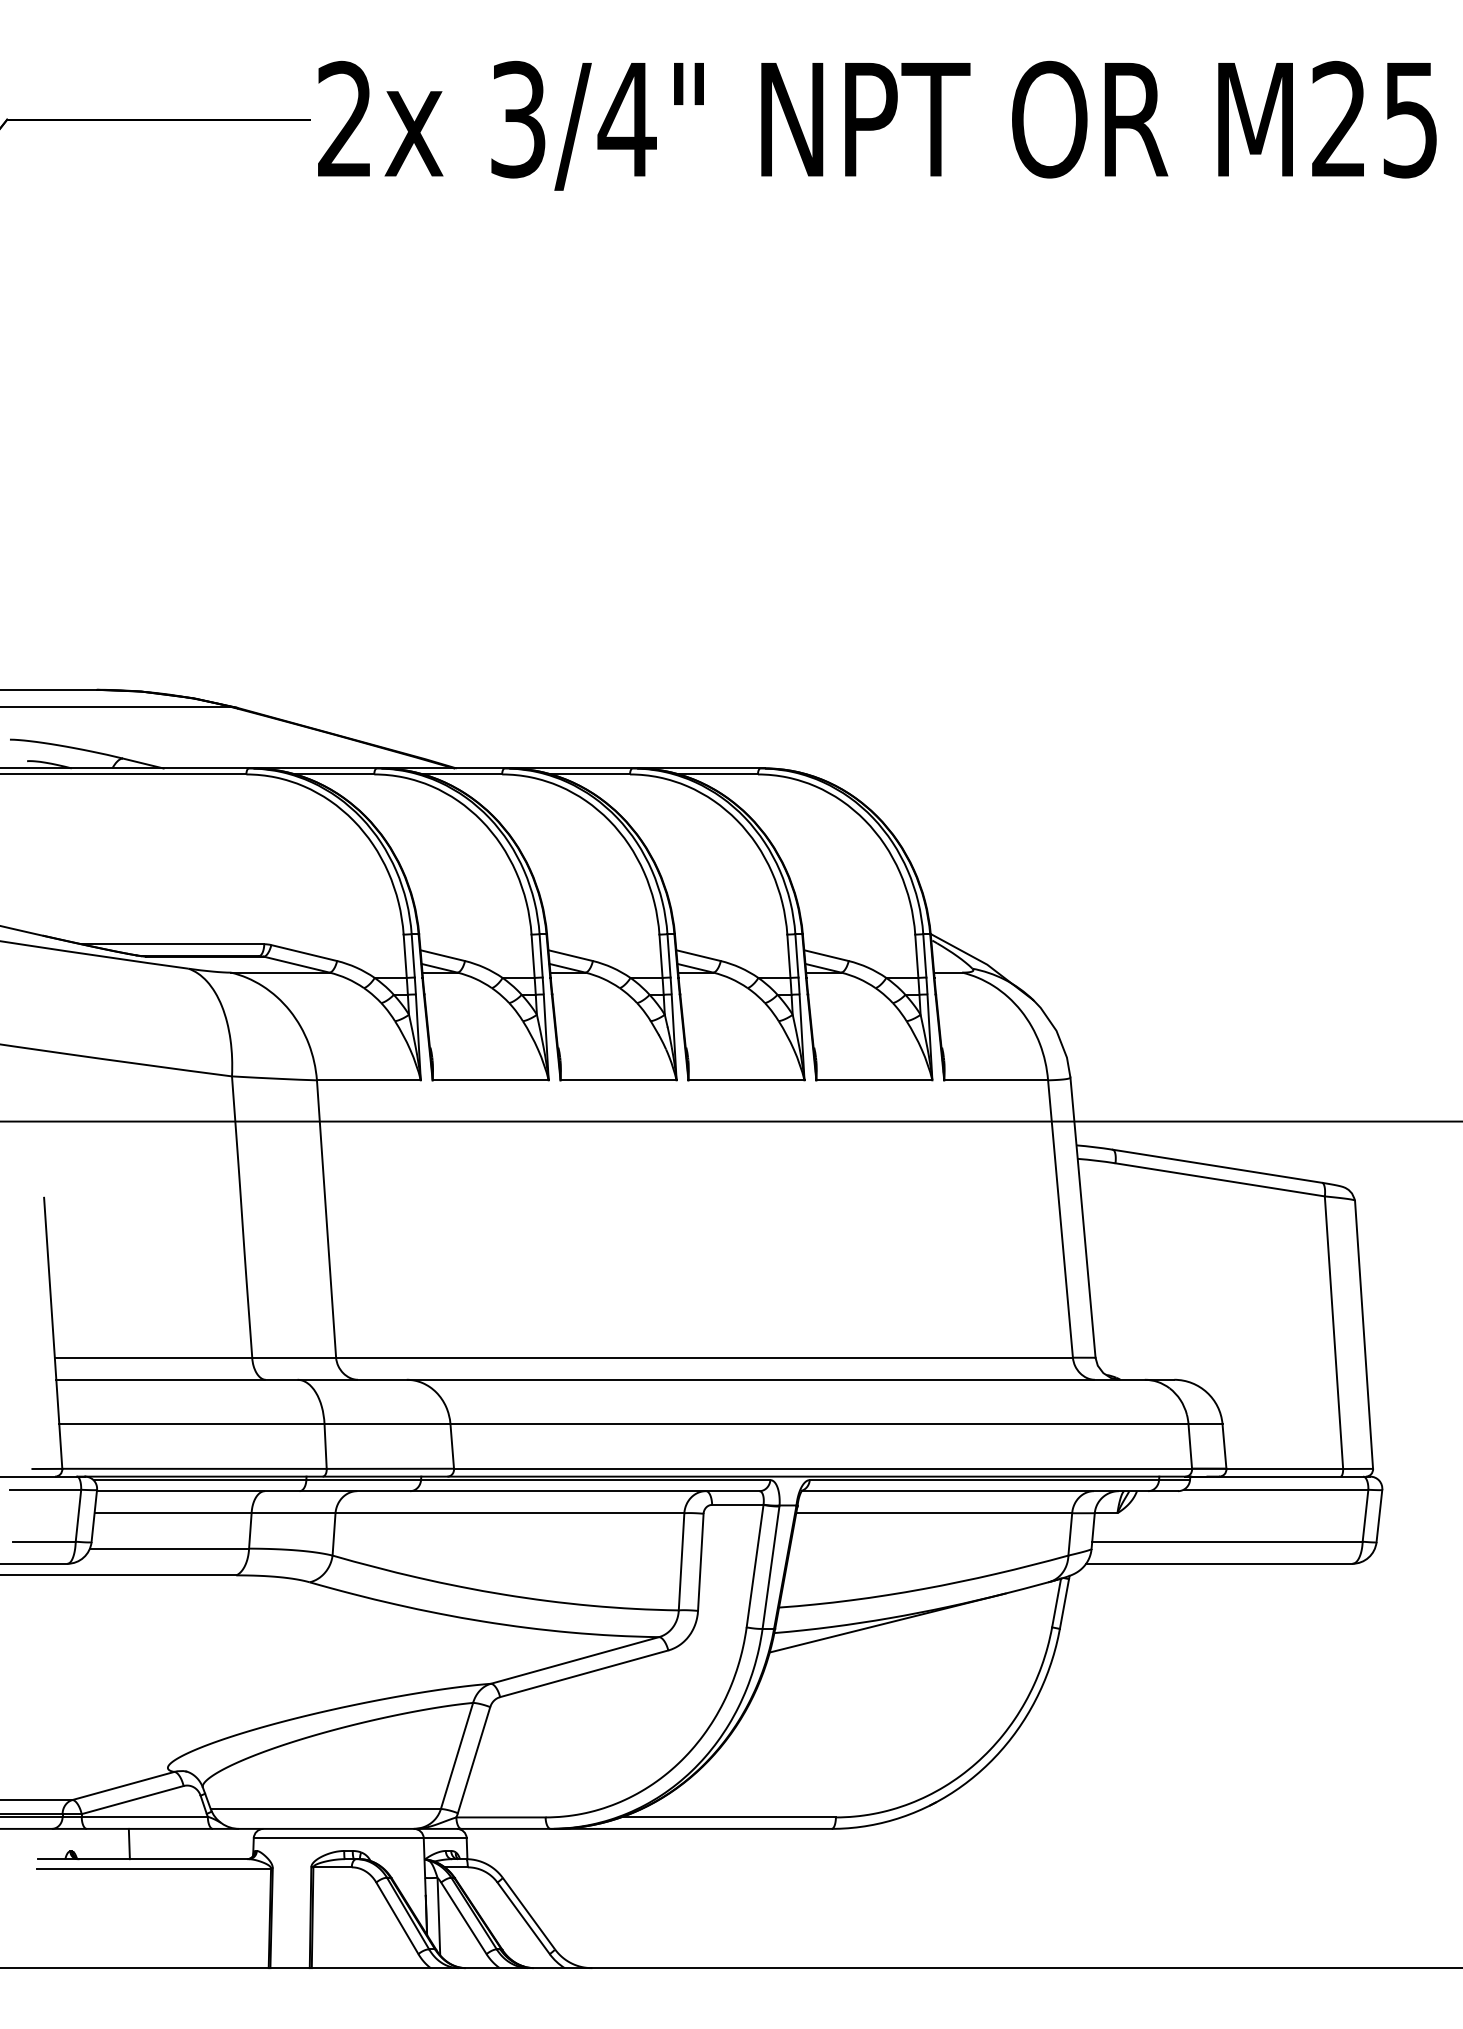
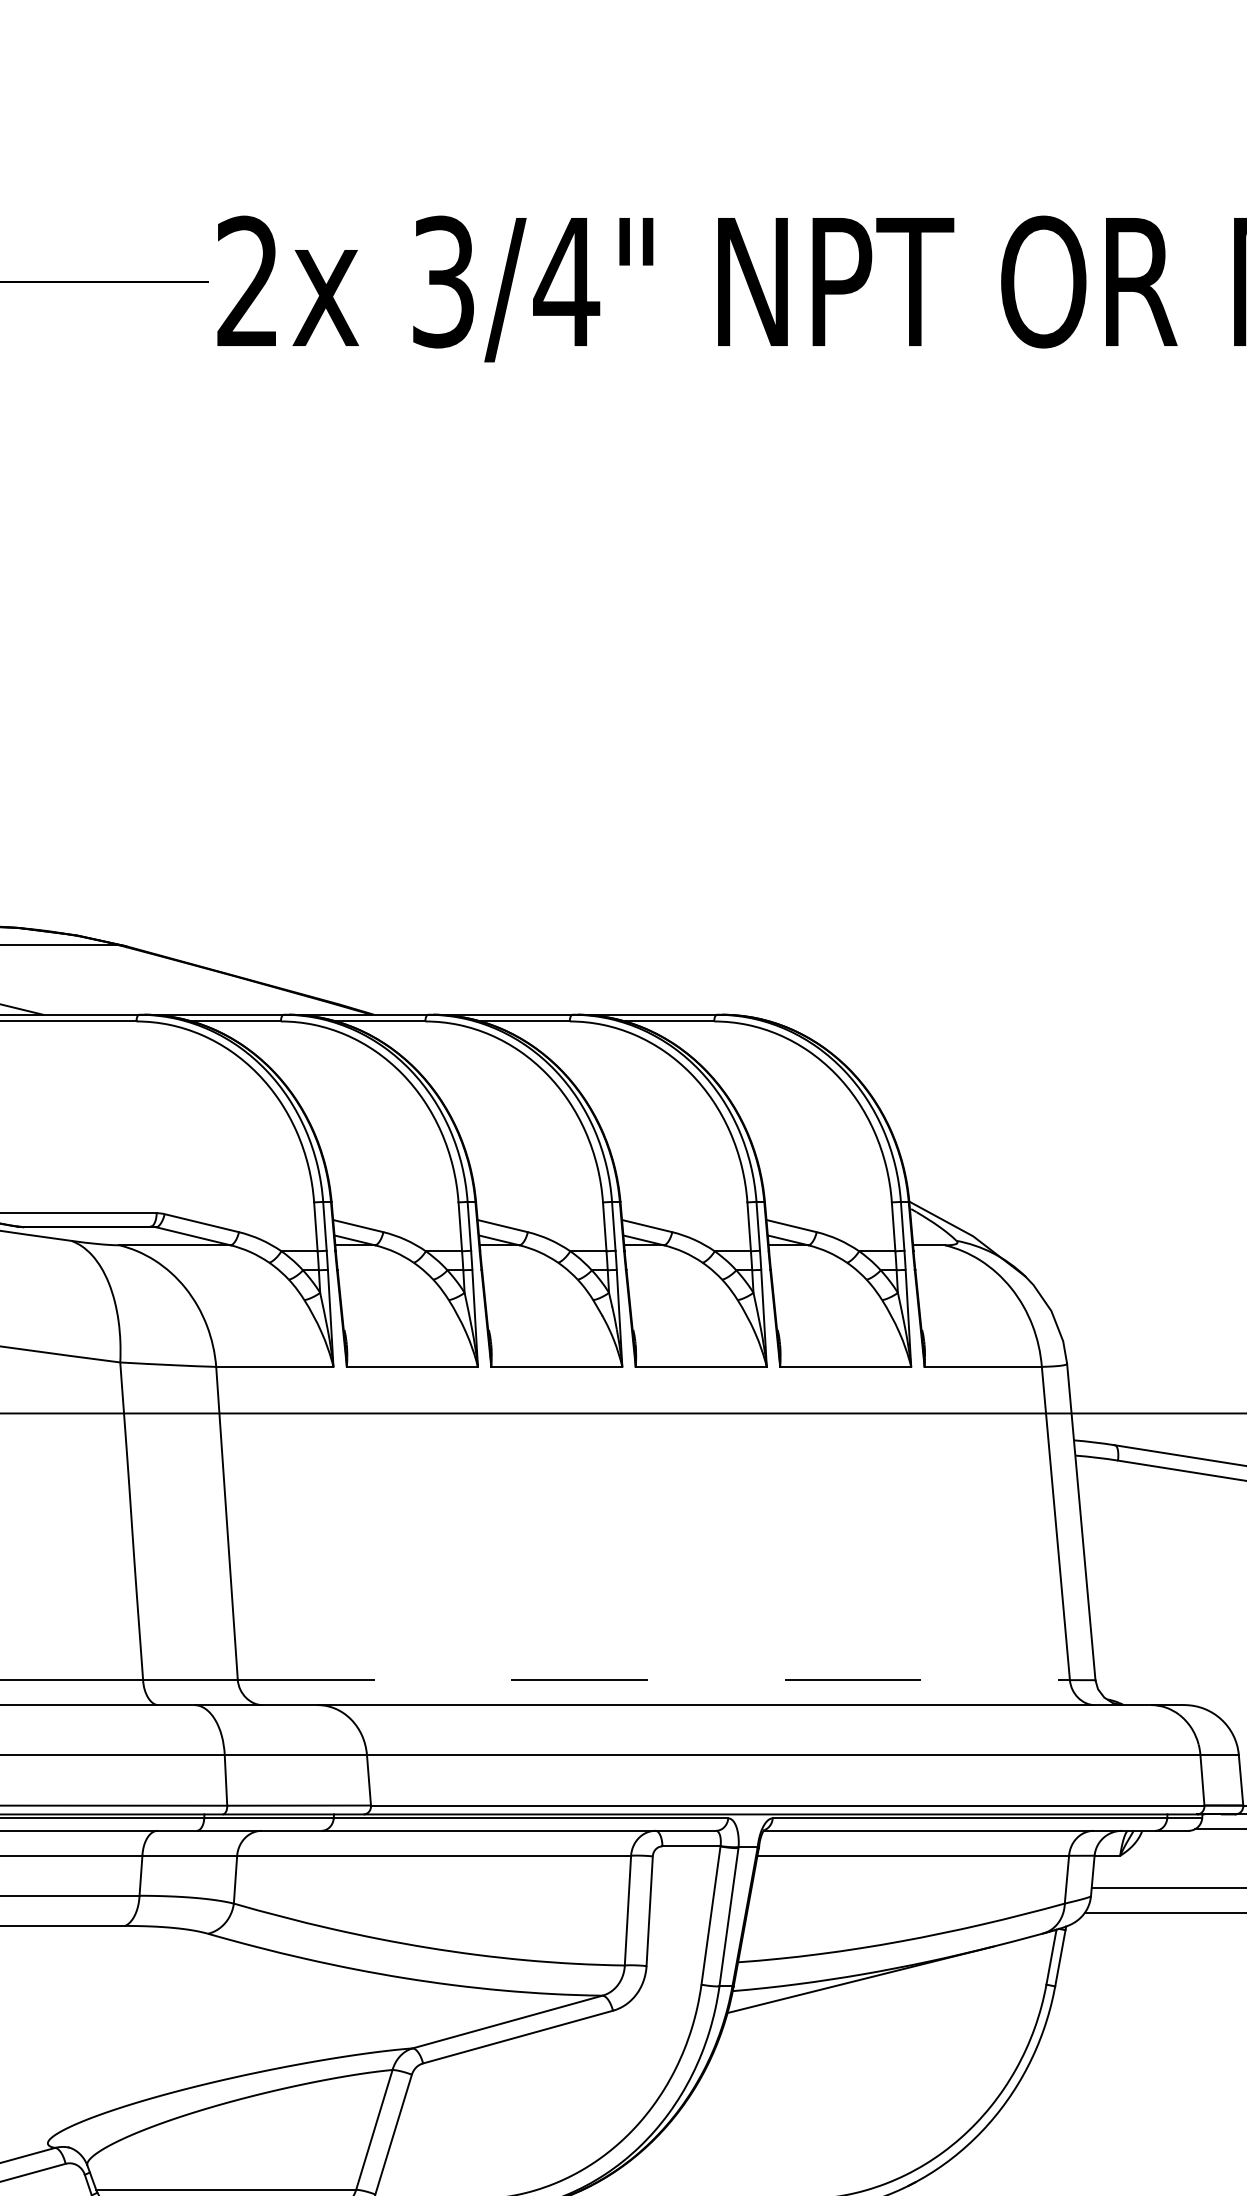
line: (705, 1357) -> (654, 1679), solid -> dashed

